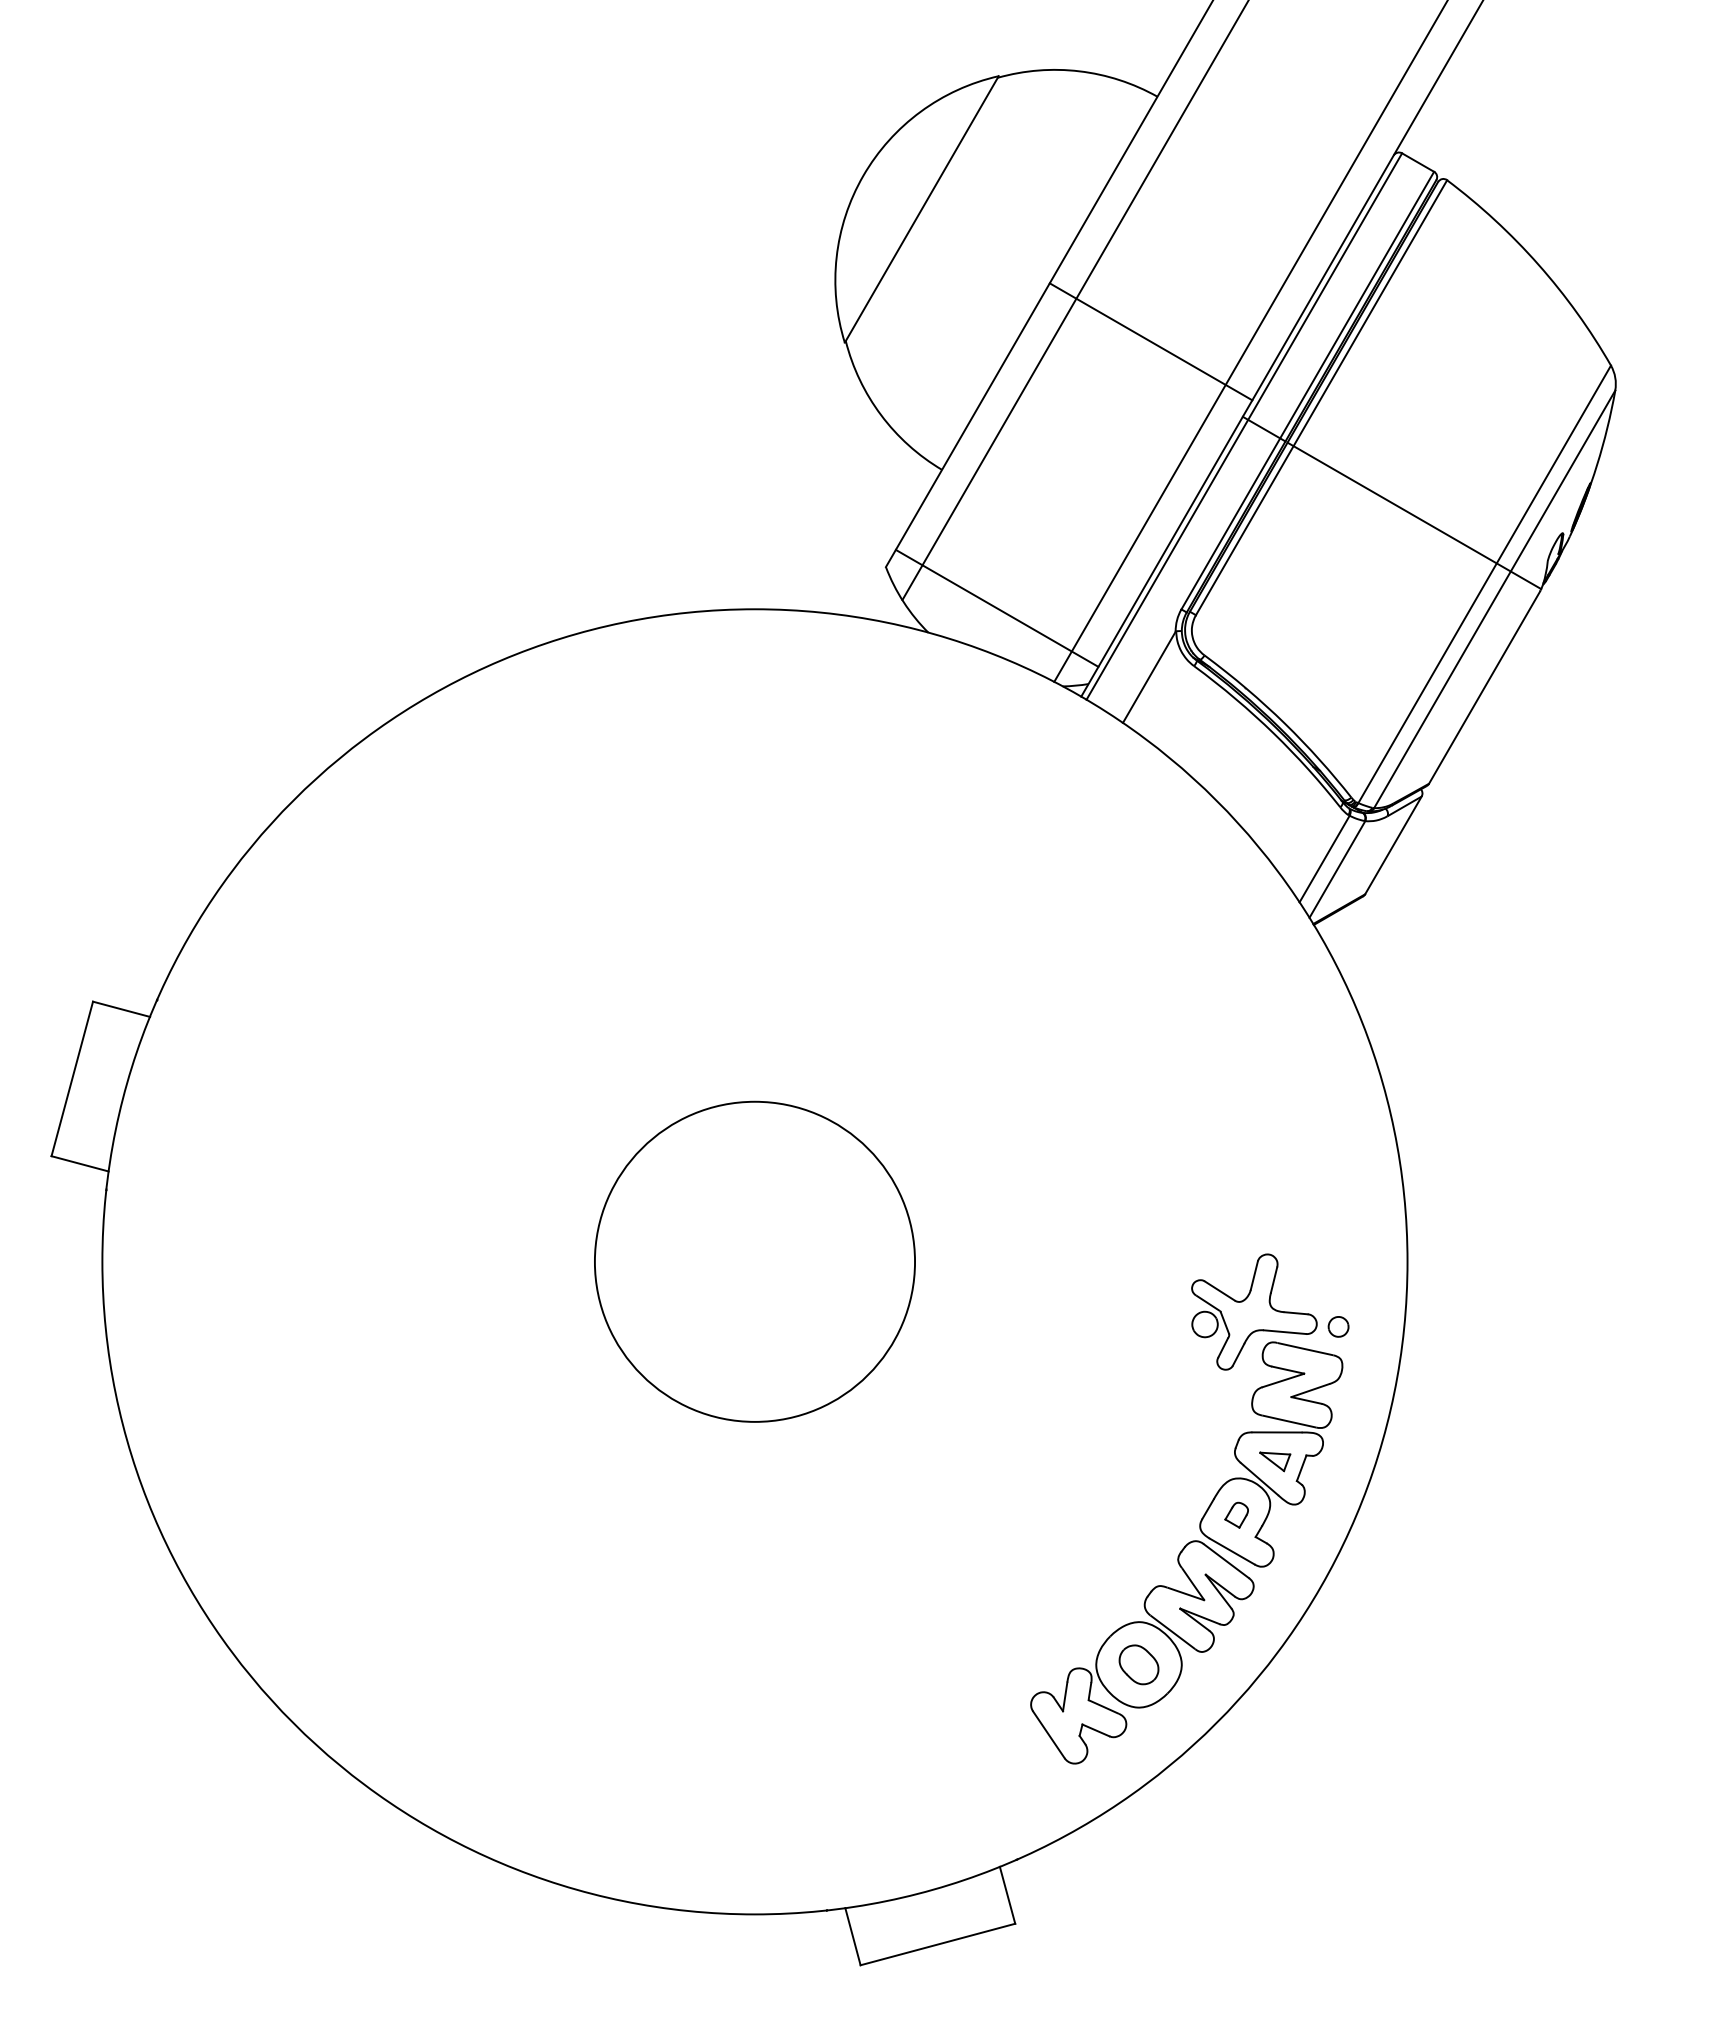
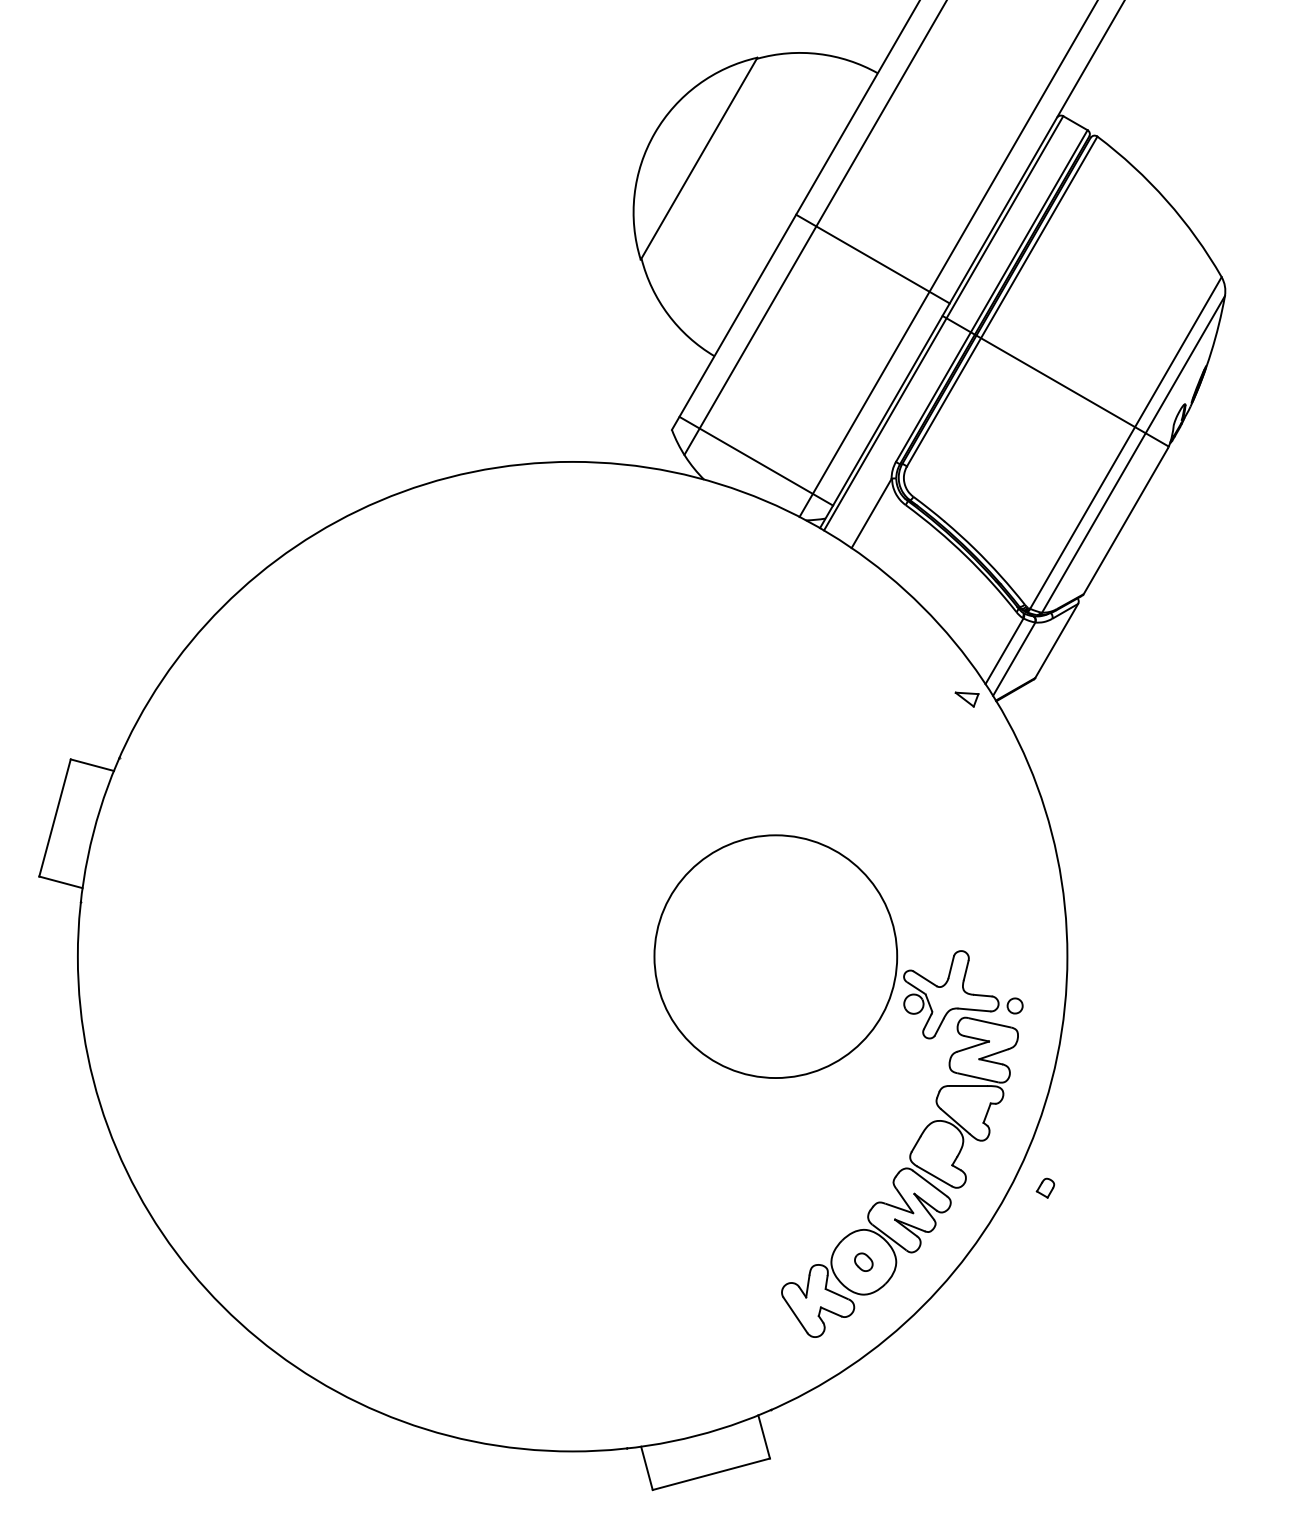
circle: (754, 1261) -> (775, 956), moved
part: (1275, 1461) -> (967, 699), moved
part: (1236, 1514) -> (1045, 1187), moved
part: (1138, 1664) -> (863, 1261), size x0.6

